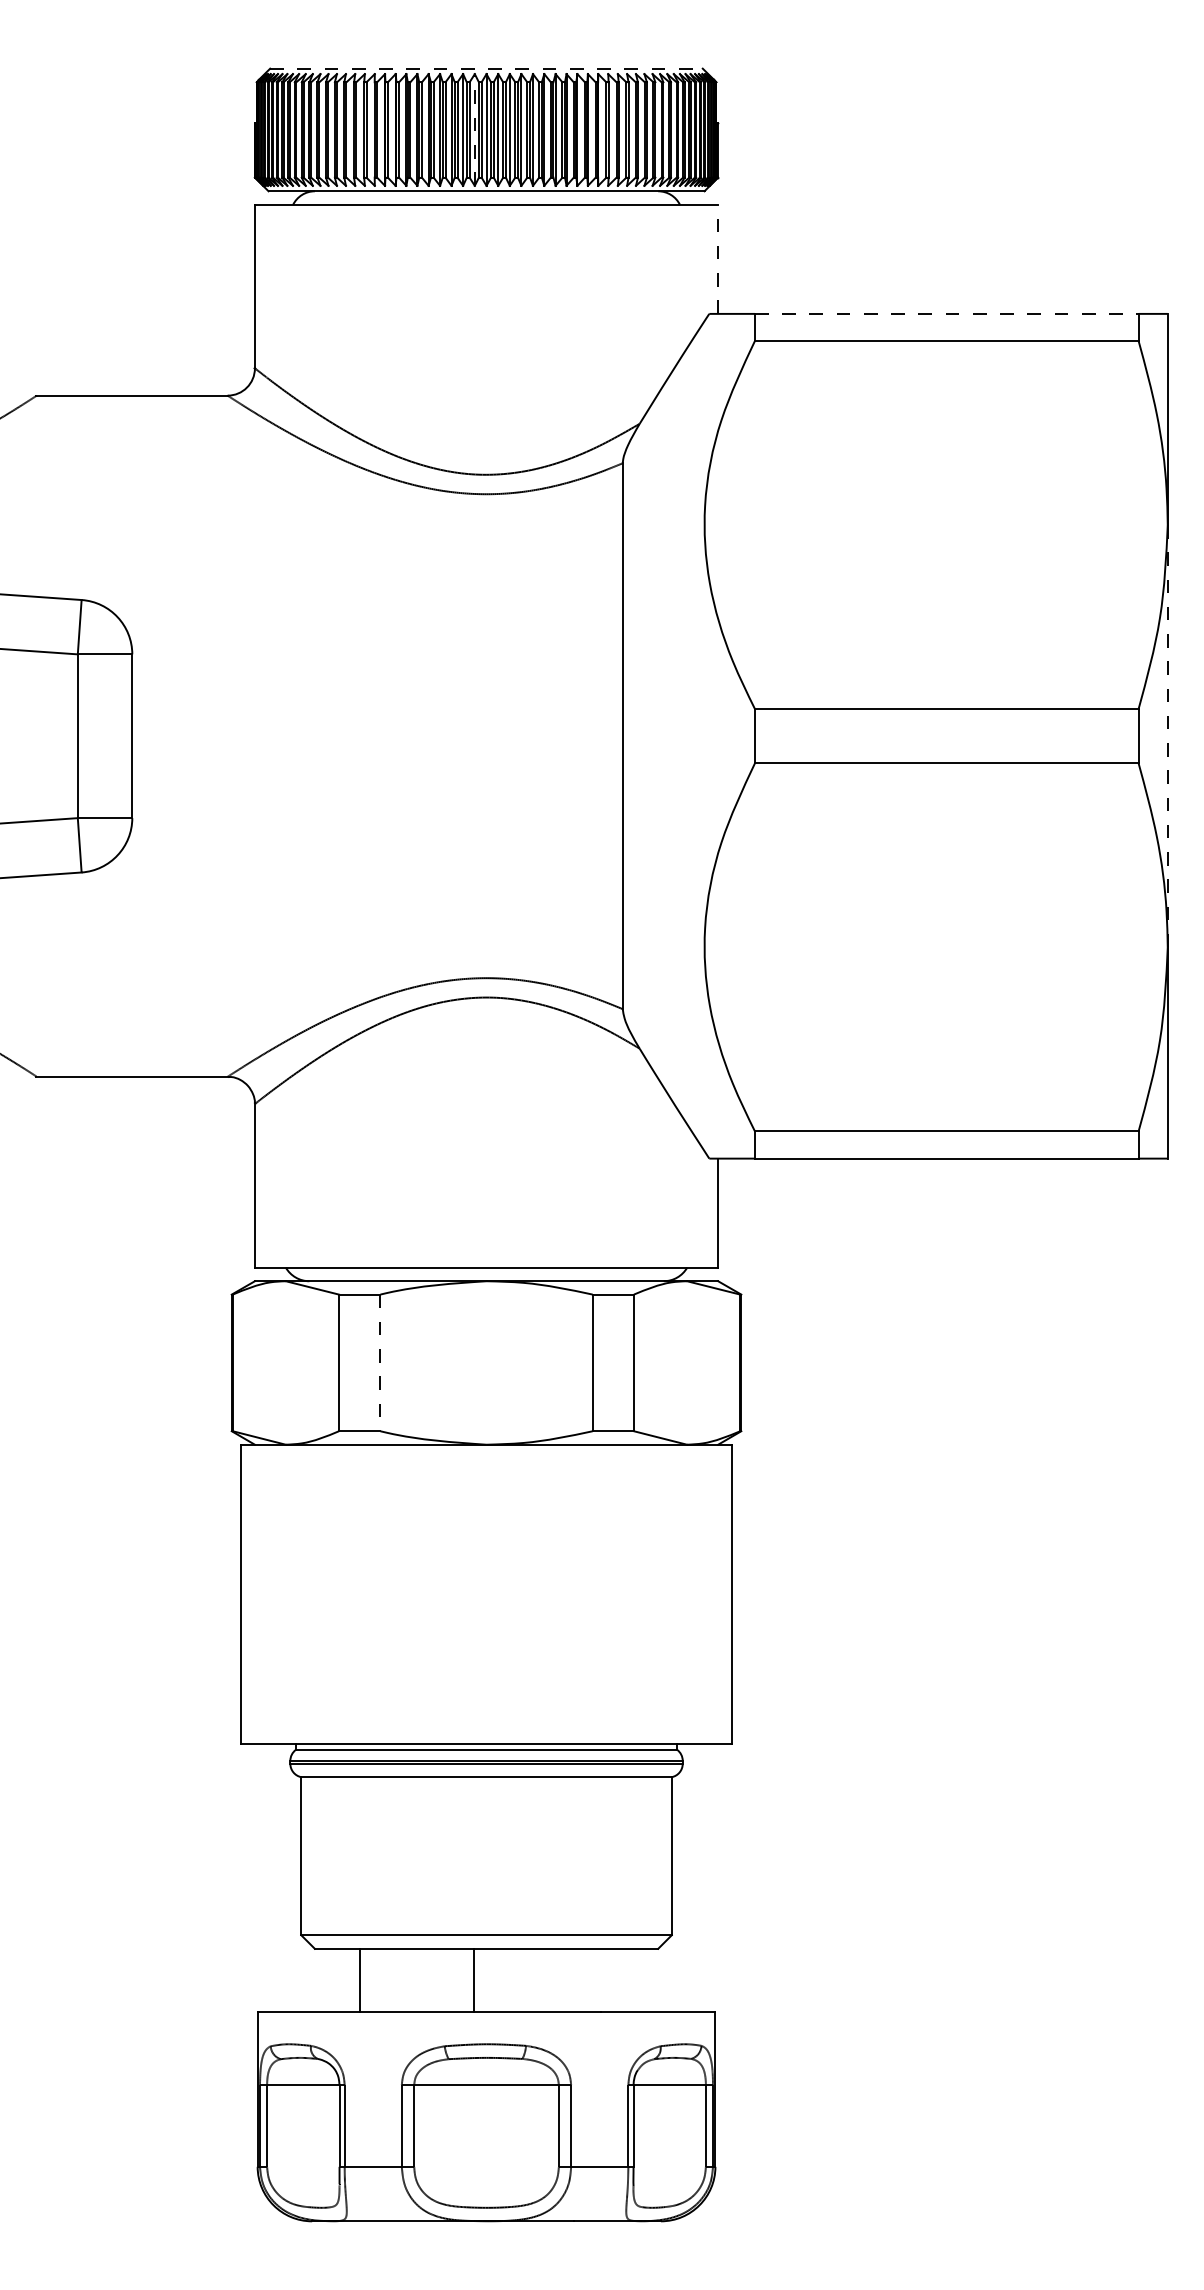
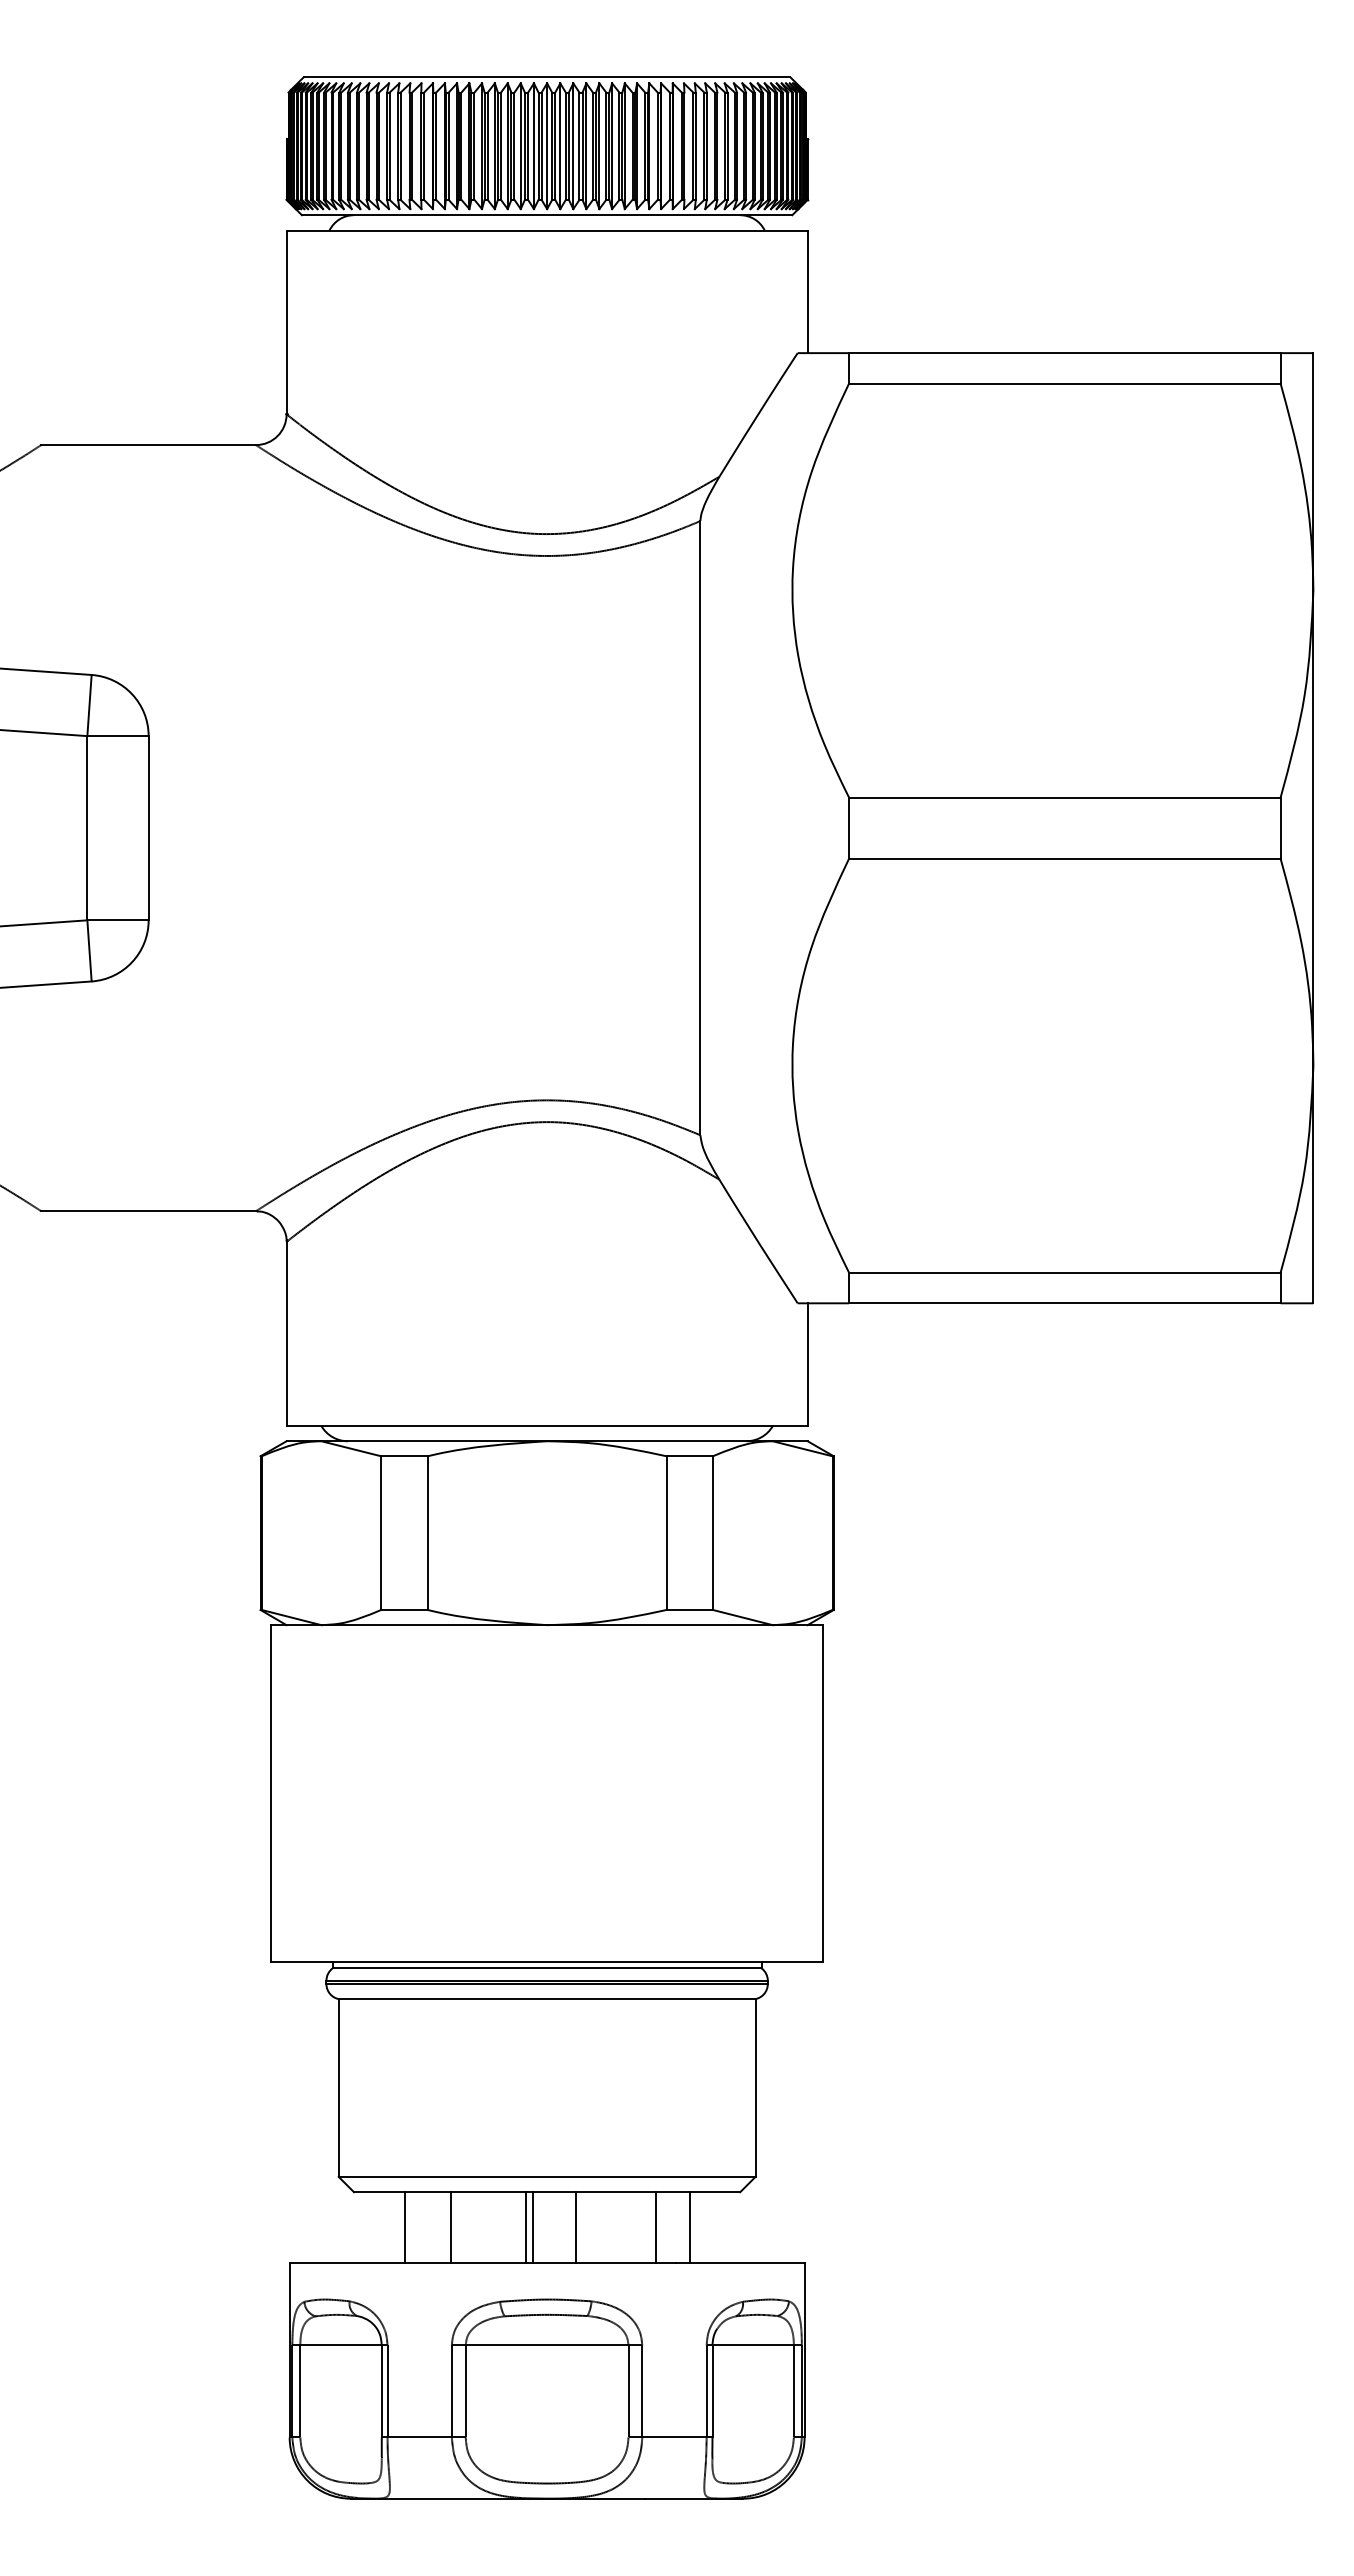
line: (486, 68) -> (547, 77), dashed -> solid
line: (474, 130) -> (533, 146), dashed -> solid
line: (718, 259) -> (807, 291), dashed -> solid
line: (946, 314) -> (1064, 353), dashed -> solid
line: (1167, 736) -> (1313, 828), dashed -> solid
line: (380, 1363) -> (427, 1533), dashed -> solid
line: (400, 1980) -> (450, 2227), added
line: (467, 1980) -> (525, 2227), added
line: (512, 1980) -> (576, 2227), added
line: (582, 1980) -> (655, 2227), added
line: (613, 1980) -> (689, 2227), added

